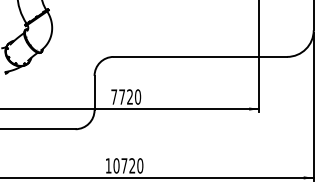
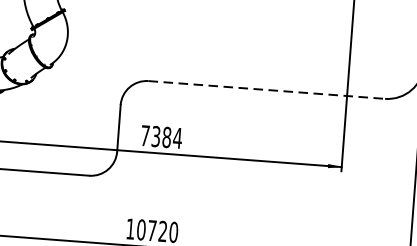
line: (200, 56) -> (267, 89), solid -> dashed
text: (130, 96) -> (167, 136), 7720 -> 7384

